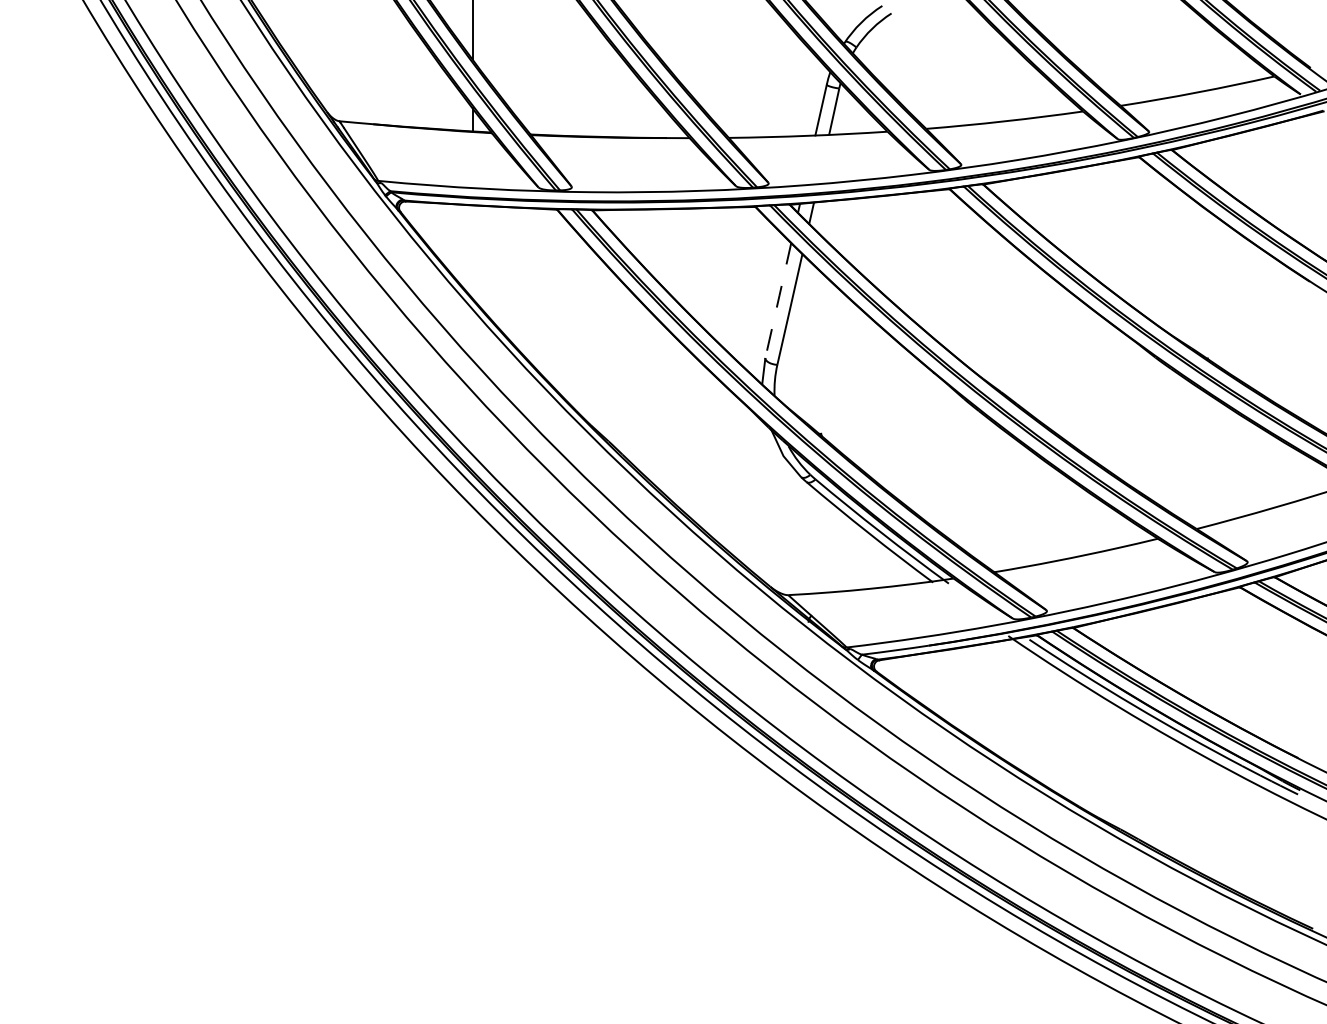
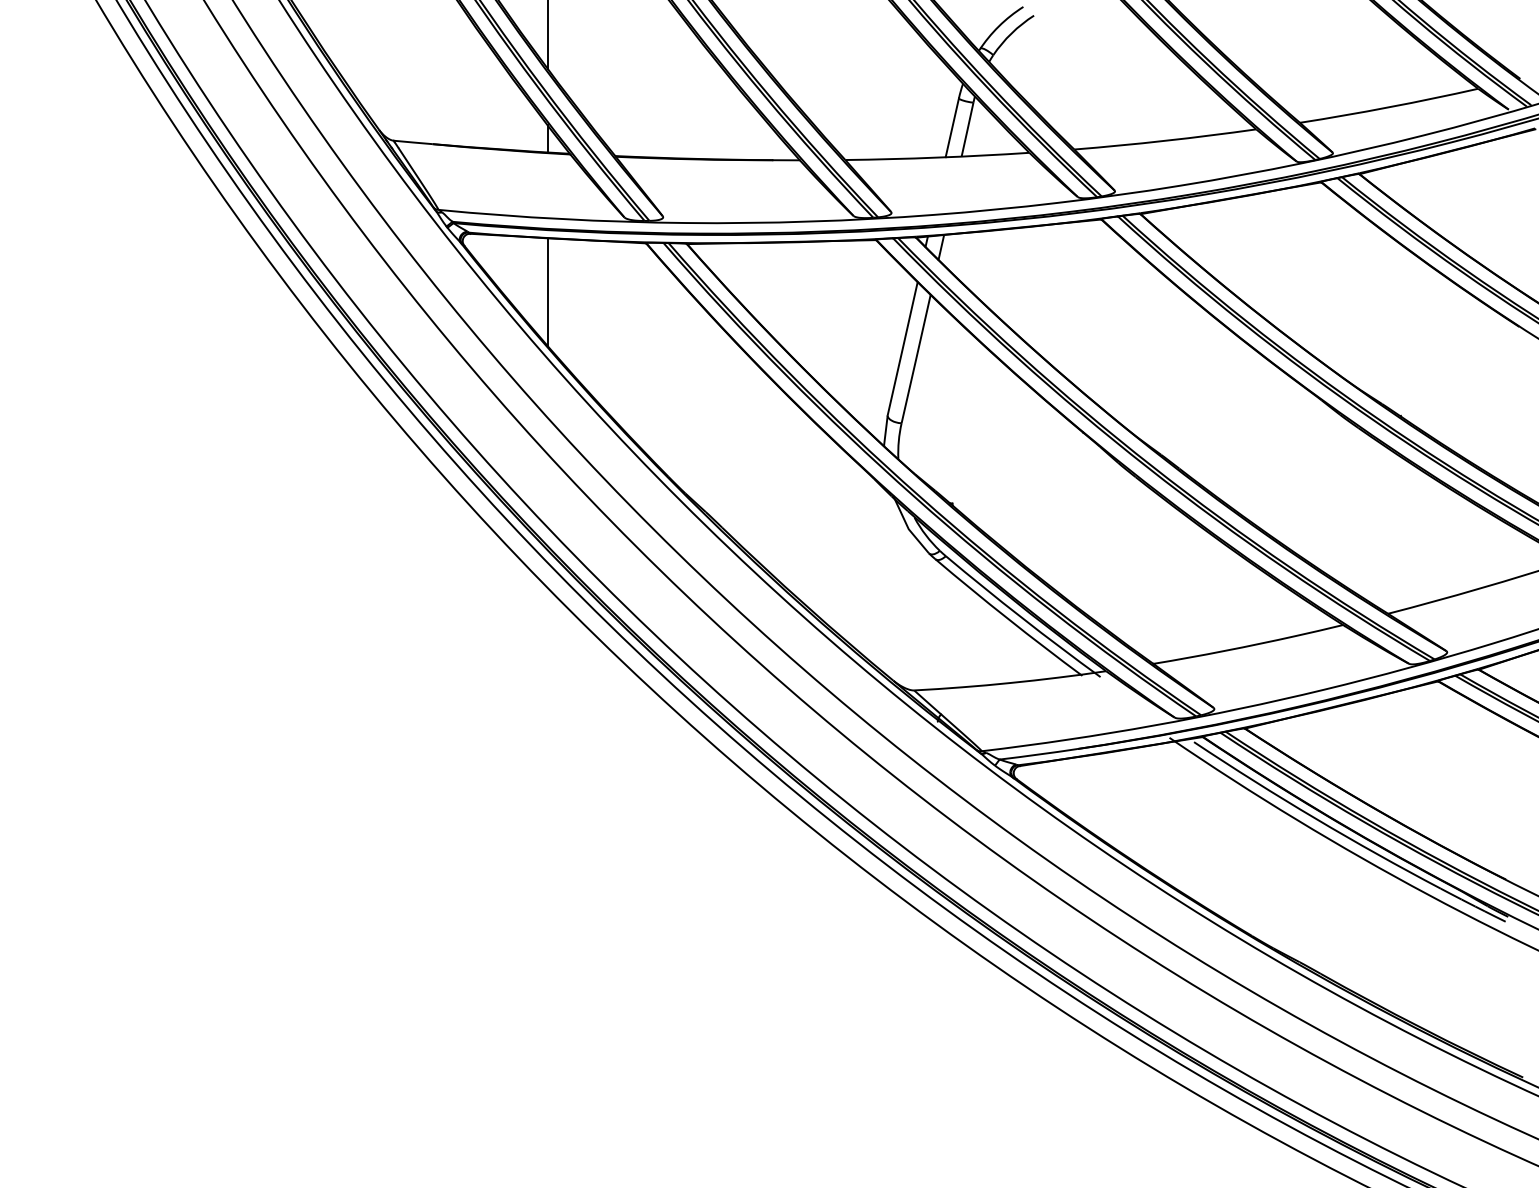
line: (472, 252) -> (547, 292), added
line: (778, 300) -> (902, 348), dashed -> solid

